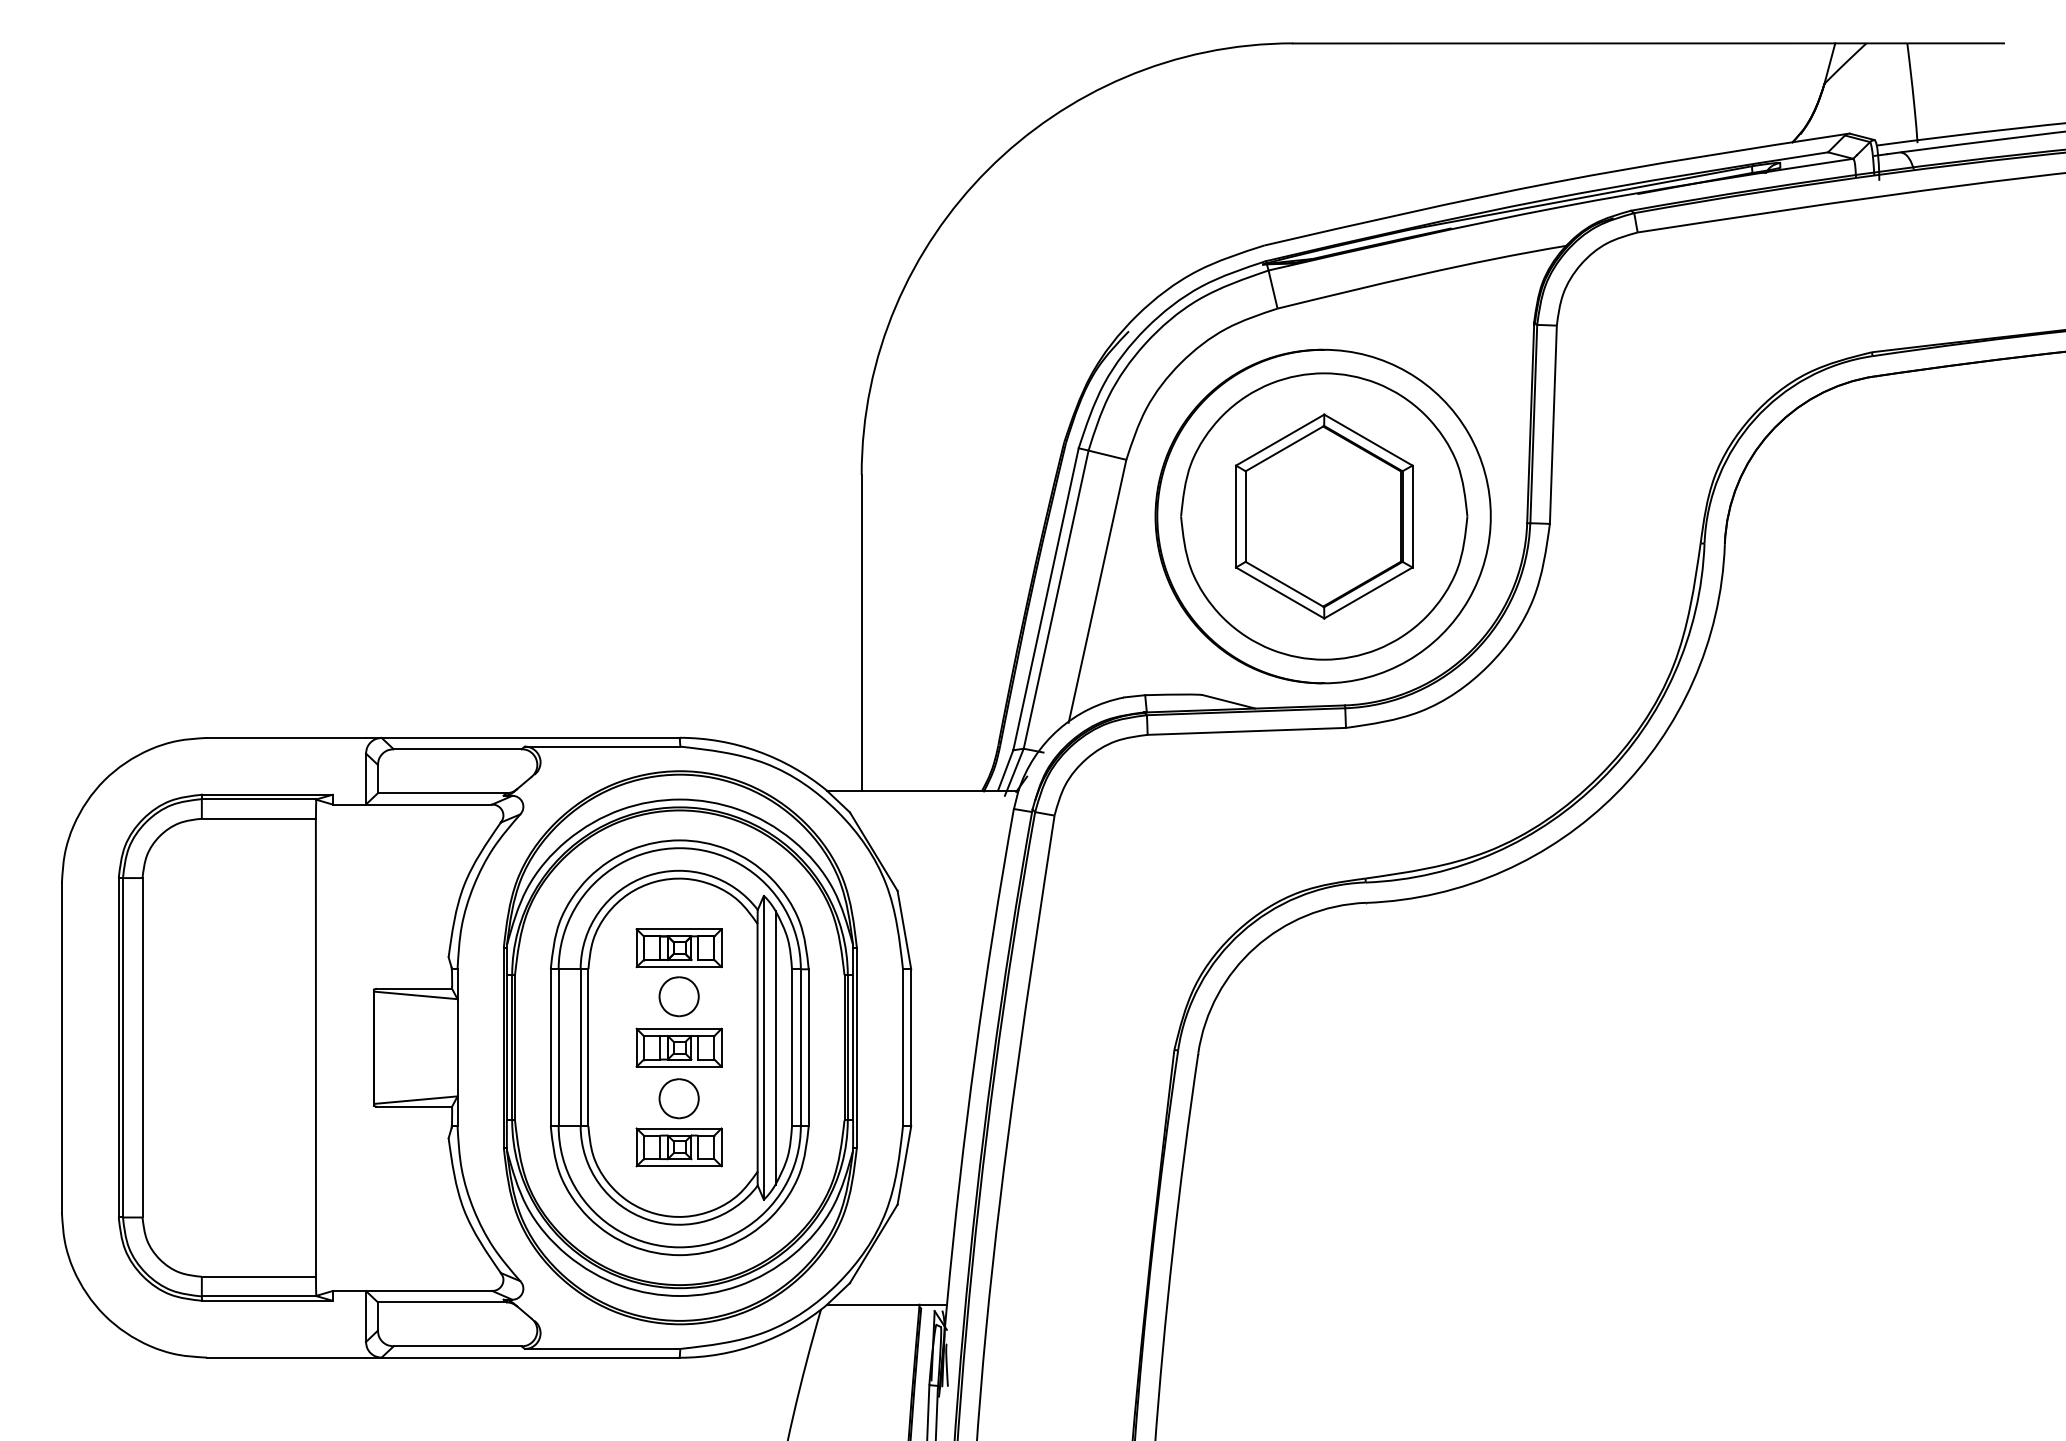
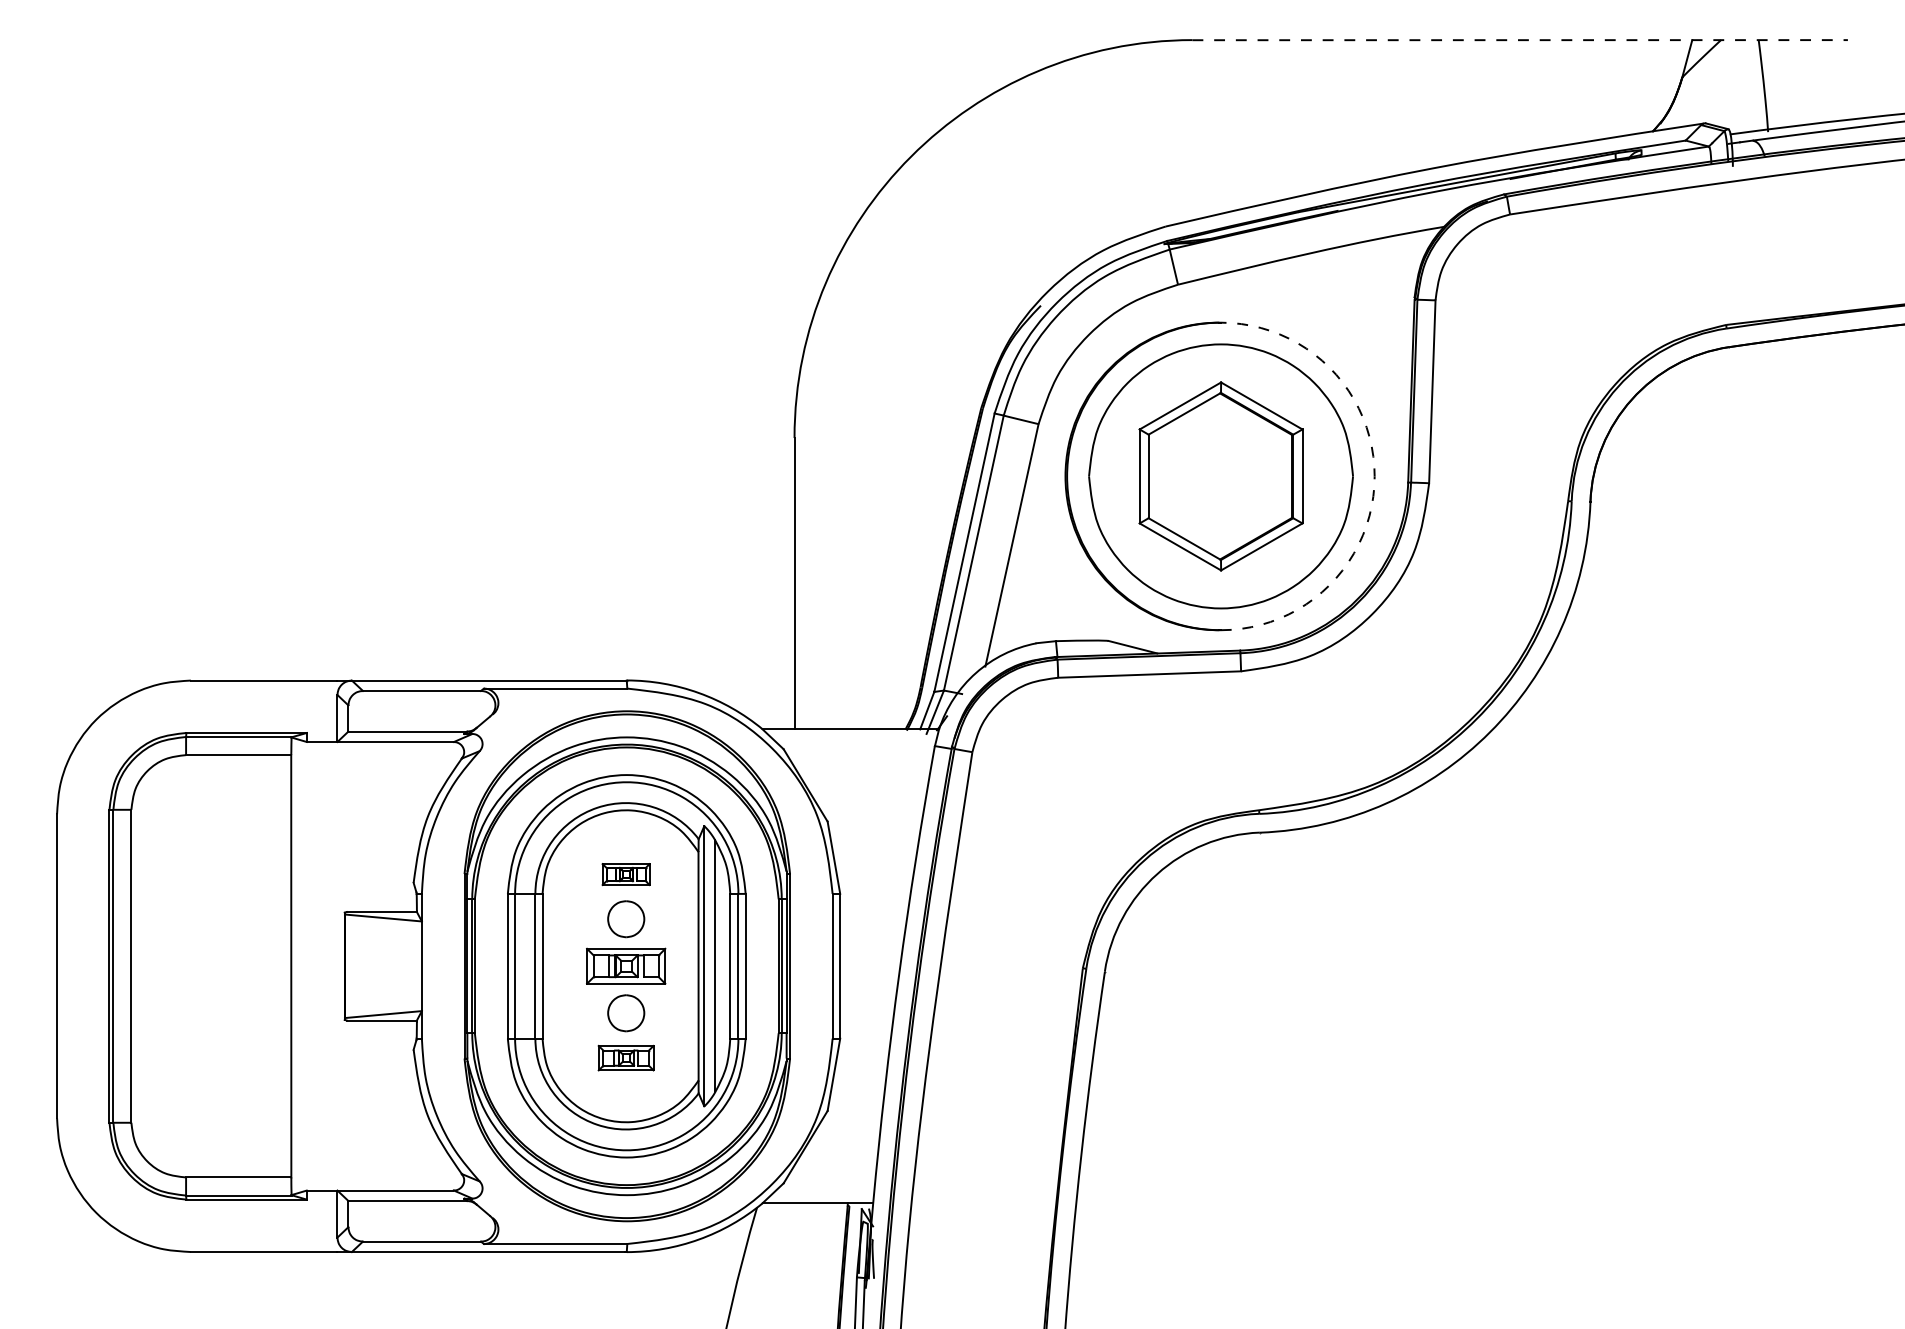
line: (1649, 43) -> (1520, 40), solid -> dashed
arc: (1490, 516) -> (1374, 476), solid -> dashed
part: (678, 948) -> (625, 874), size x0.6
part: (678, 1147) -> (625, 1058), size x0.7

